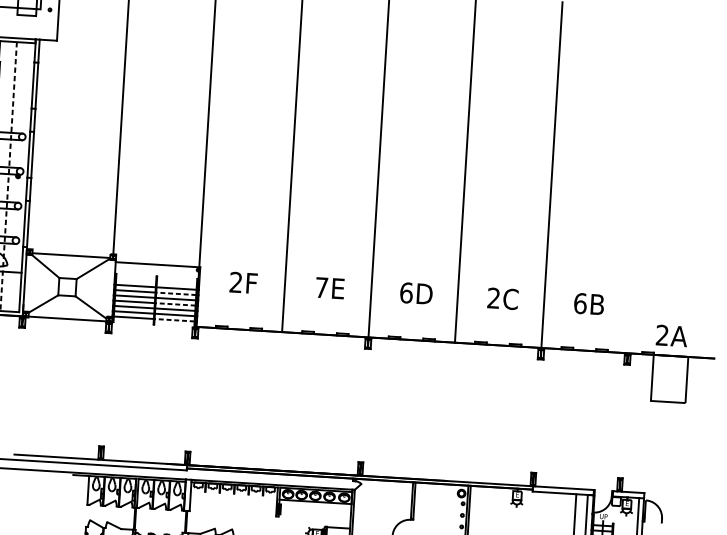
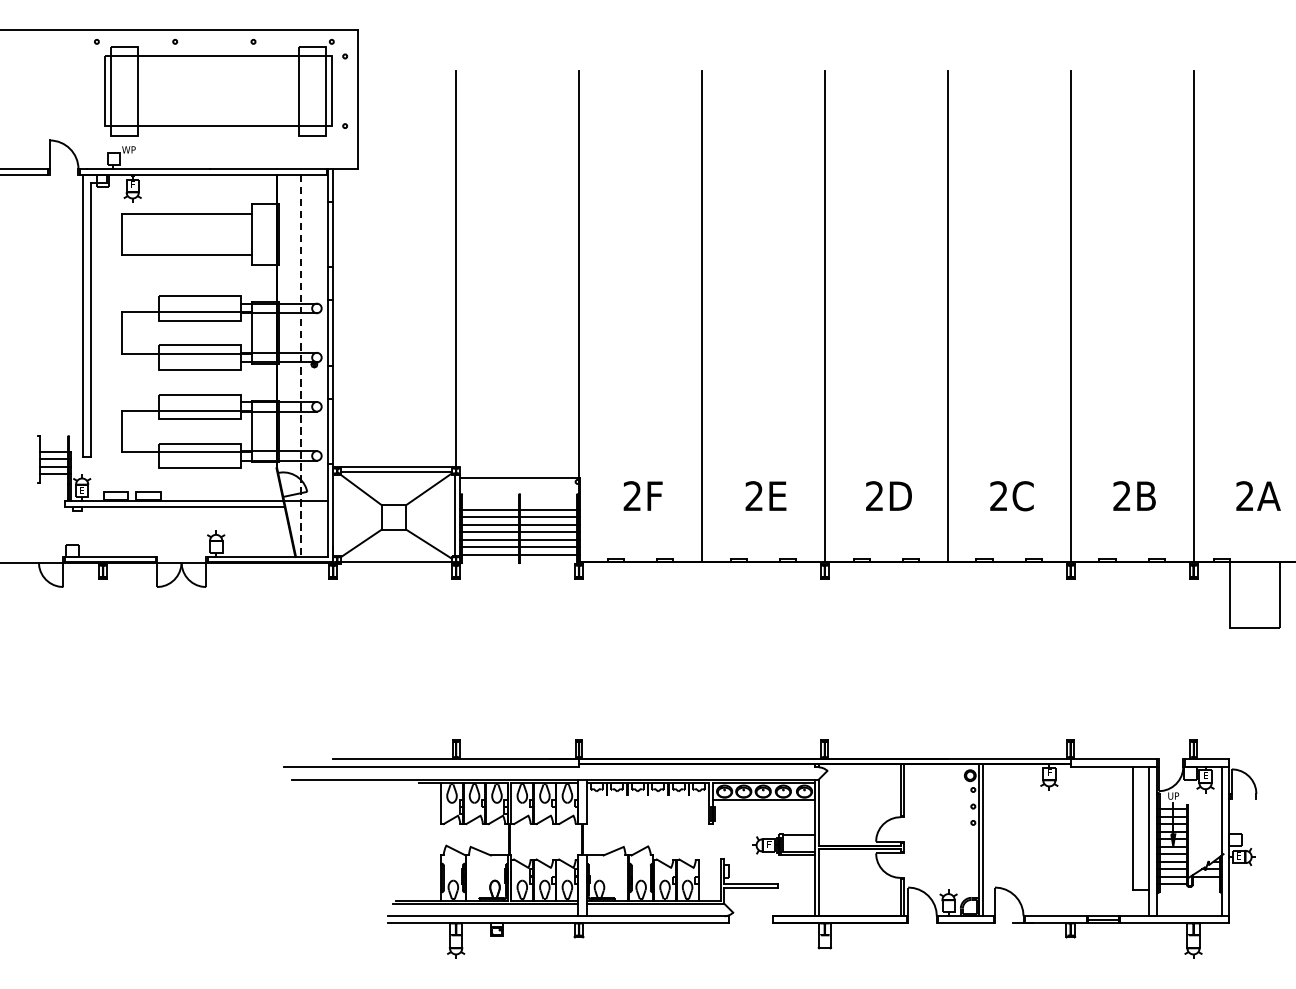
line: (638, 180) -> (1193, 316), added
line: (71, 251) -> (396, 466), added
text: (321, 287) -> (753, 495), 7E -> 2E
line: (110, 288) -> (454, 515), added
line: (176, 293) -> (548, 517), dashed -> solid
text: (406, 293) -> (874, 496), 6D -> 2D
text: (580, 303) -> (1122, 496), 6B -> 2B
line: (175, 304) -> (548, 532), dashed -> solid
line: (174, 319) -> (548, 554), dashed -> solid
text: (671, 335) -> (1258, 495), moved

